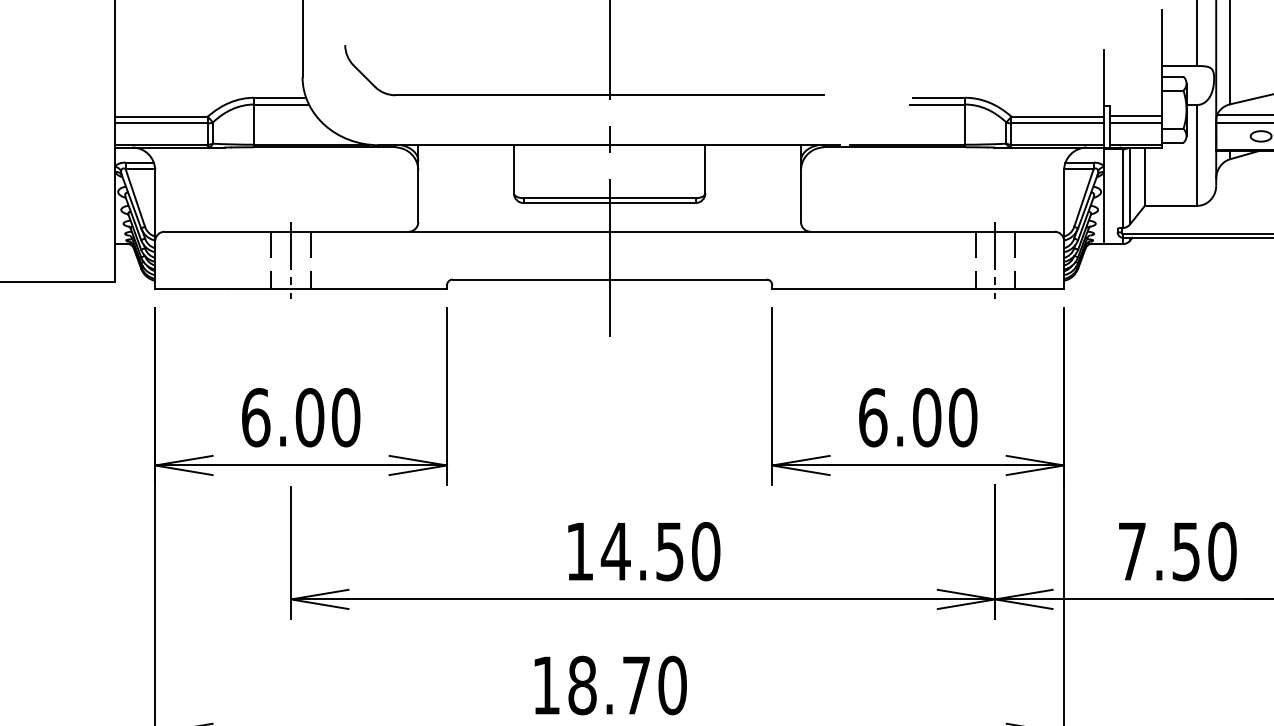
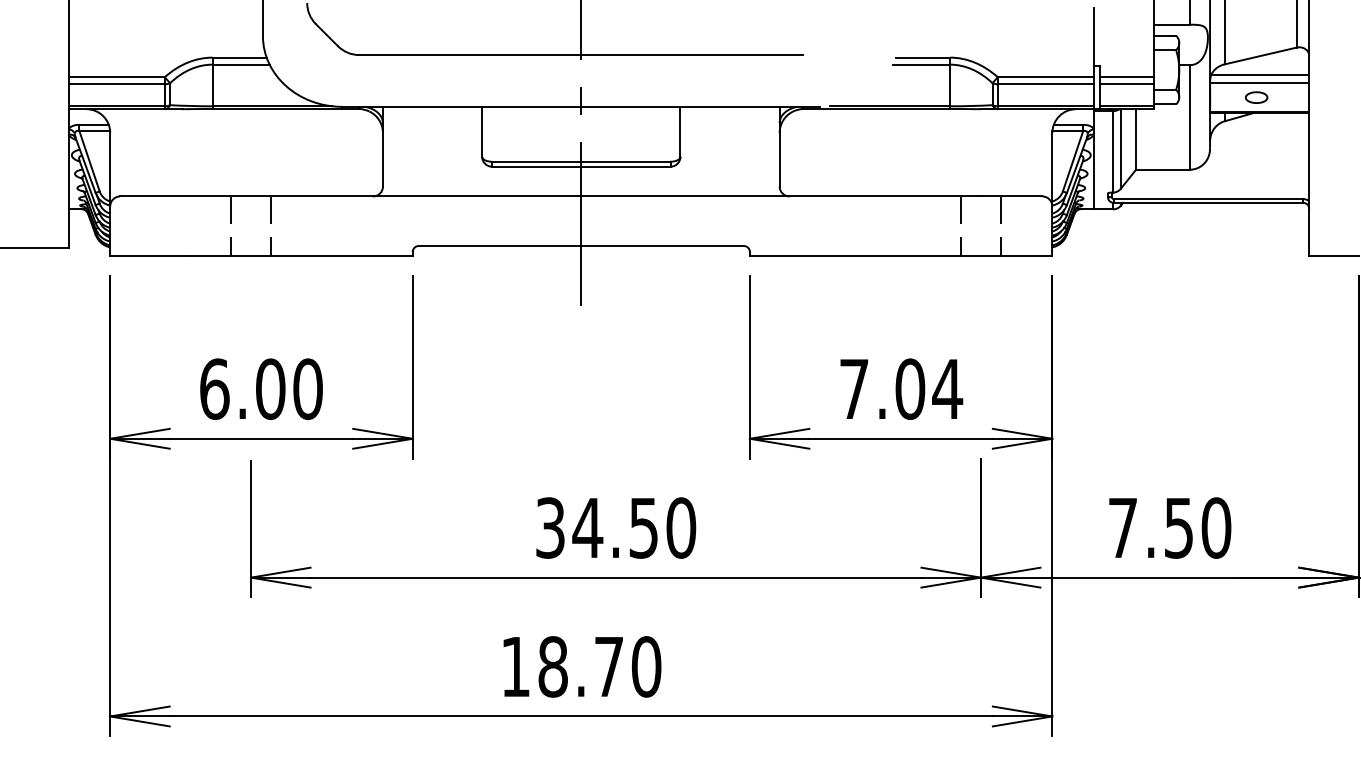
line: (291, 259) -> (251, 225), removed
line: (994, 259) -> (980, 225), removed
text: (918, 416) -> (901, 388), 6.00 -> 7.04
text: (579, 551) -> (550, 527), 14.50 -> 34.50

